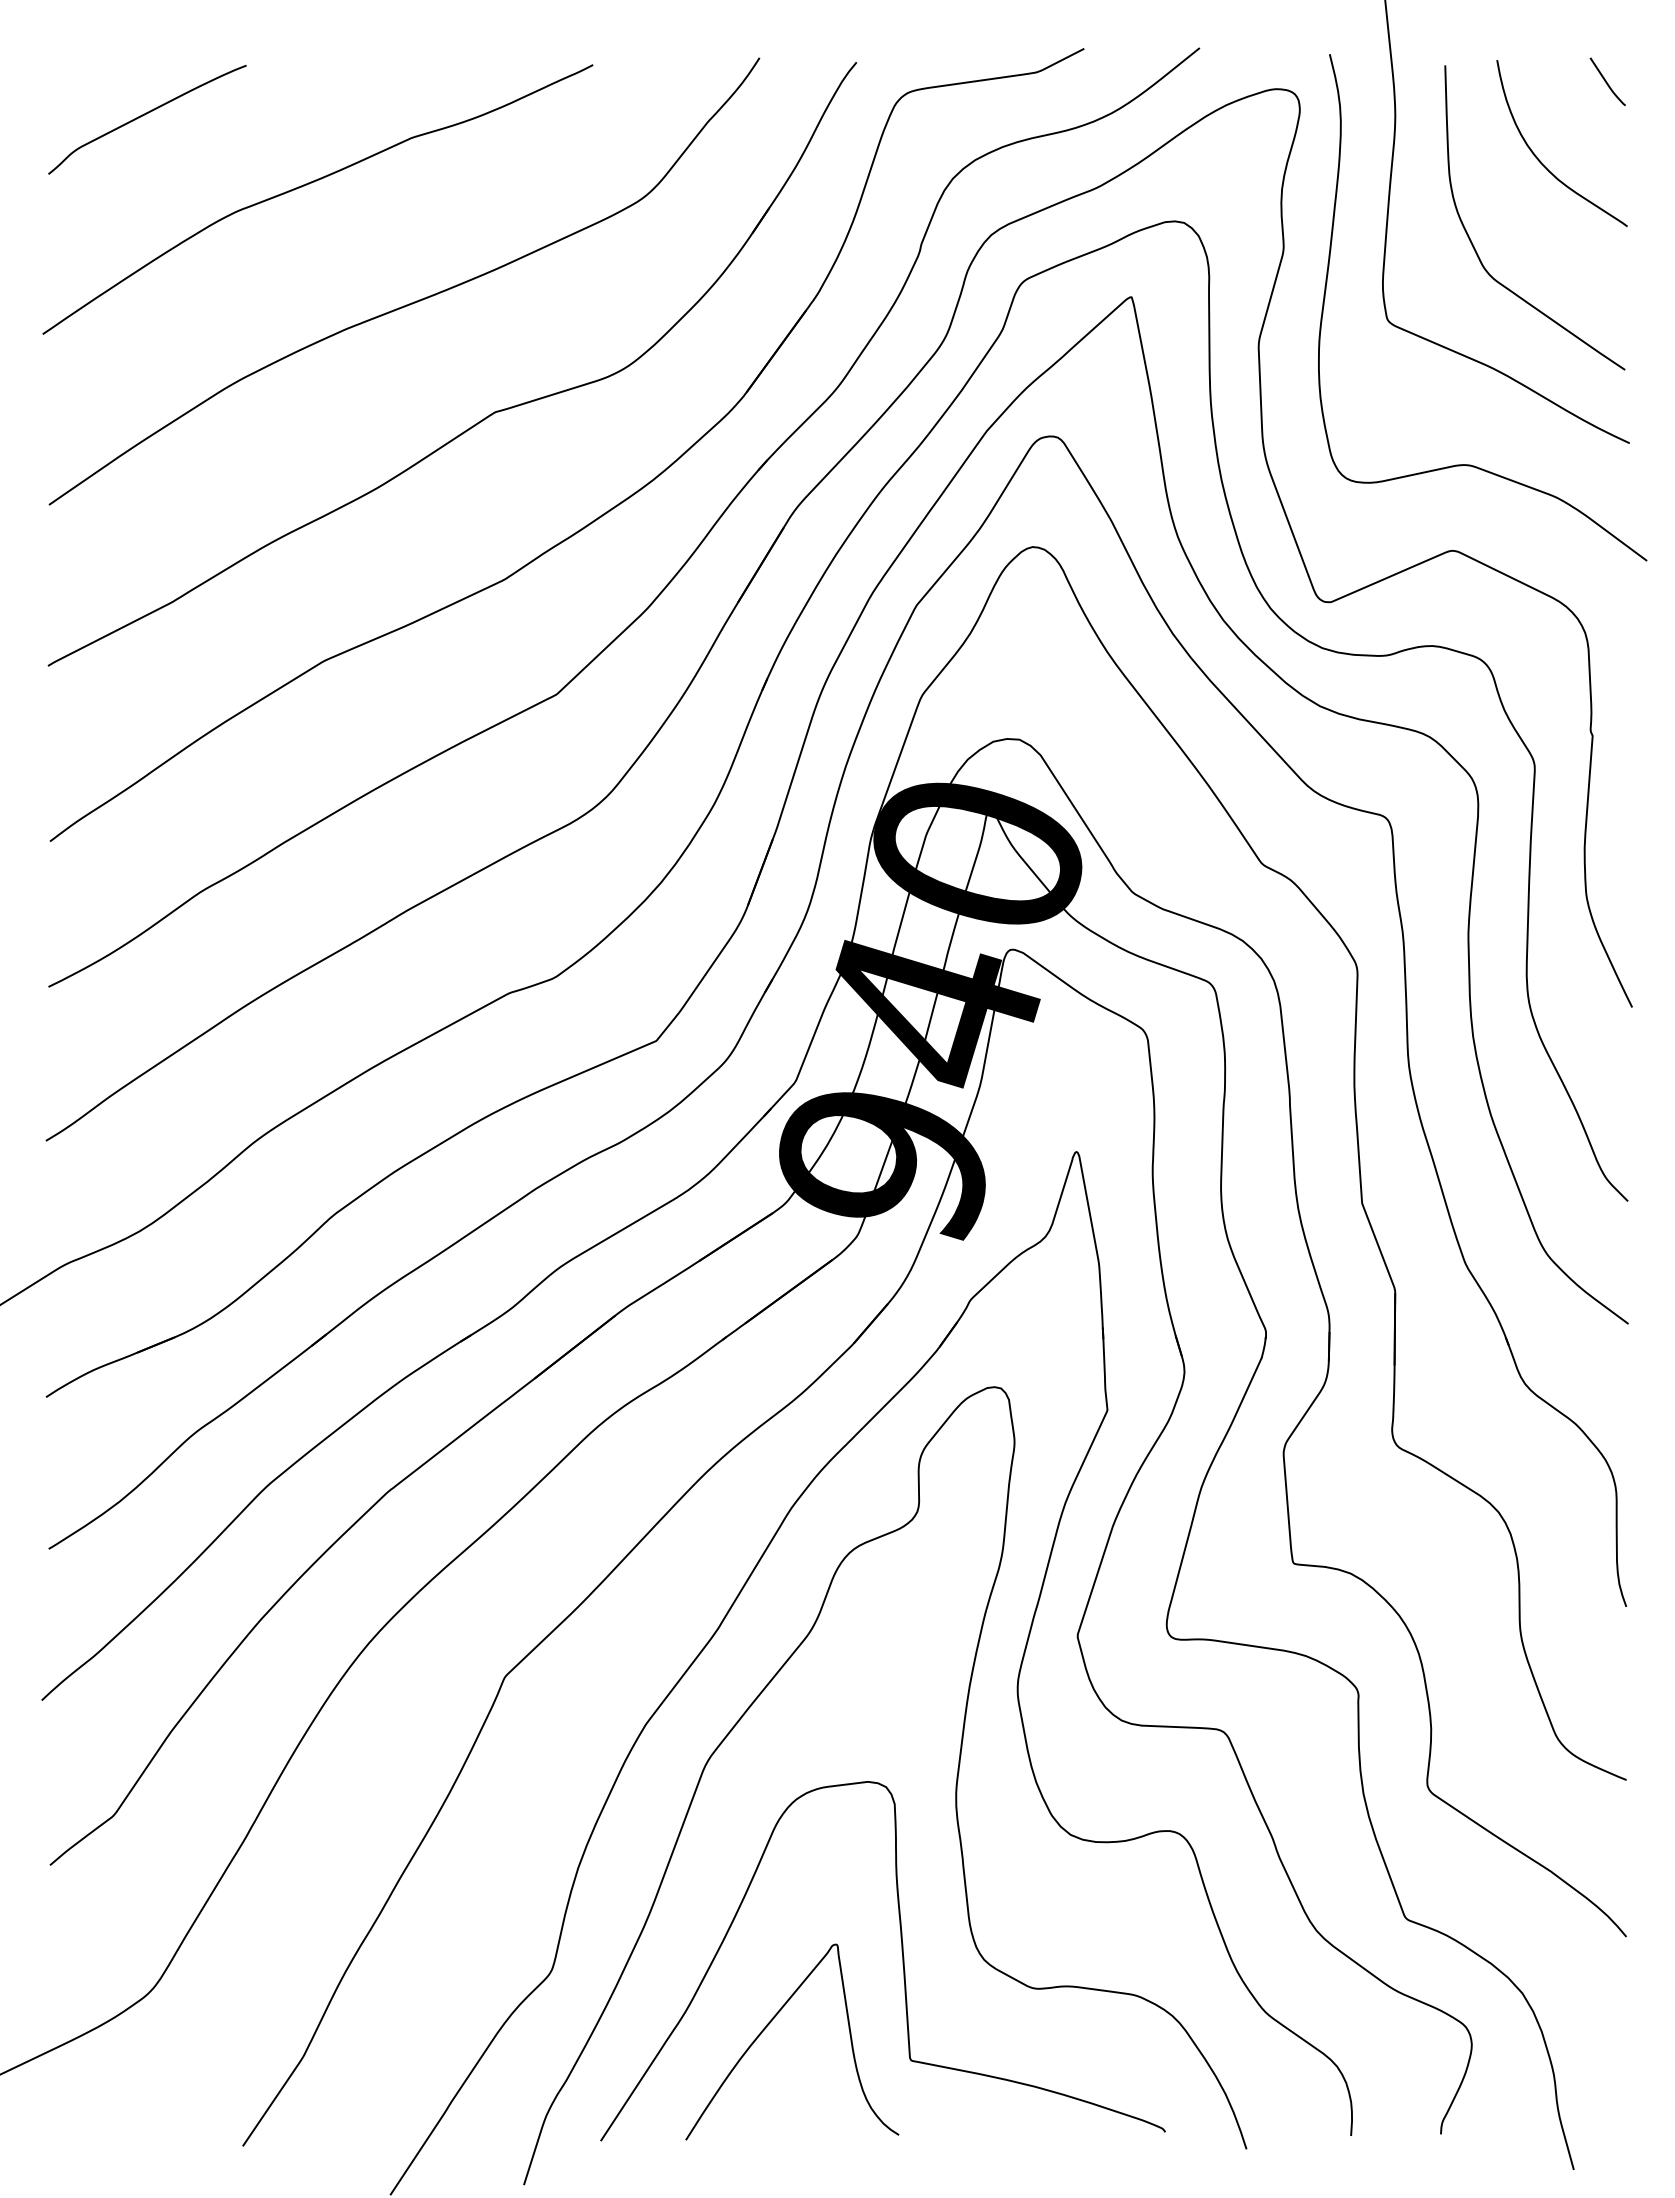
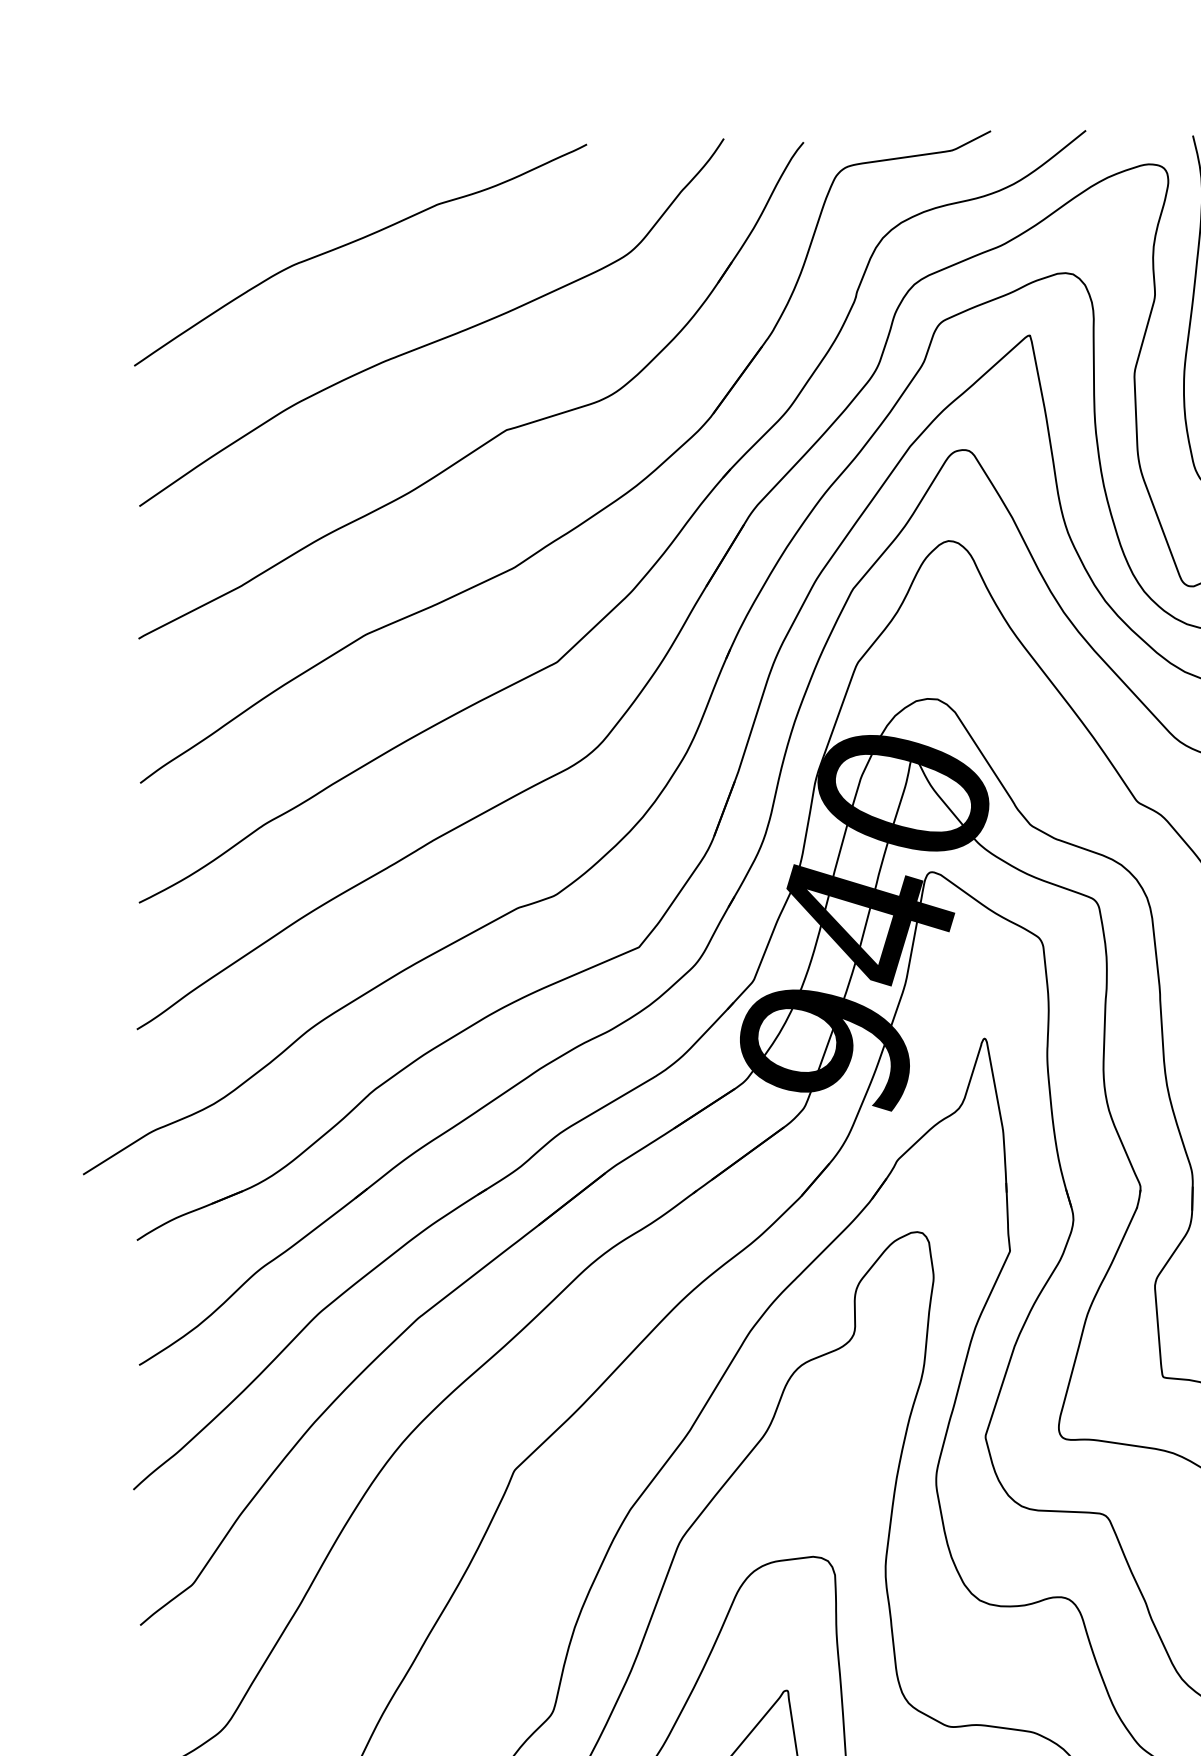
curve: (144, 115) -> (217, 186), removed

